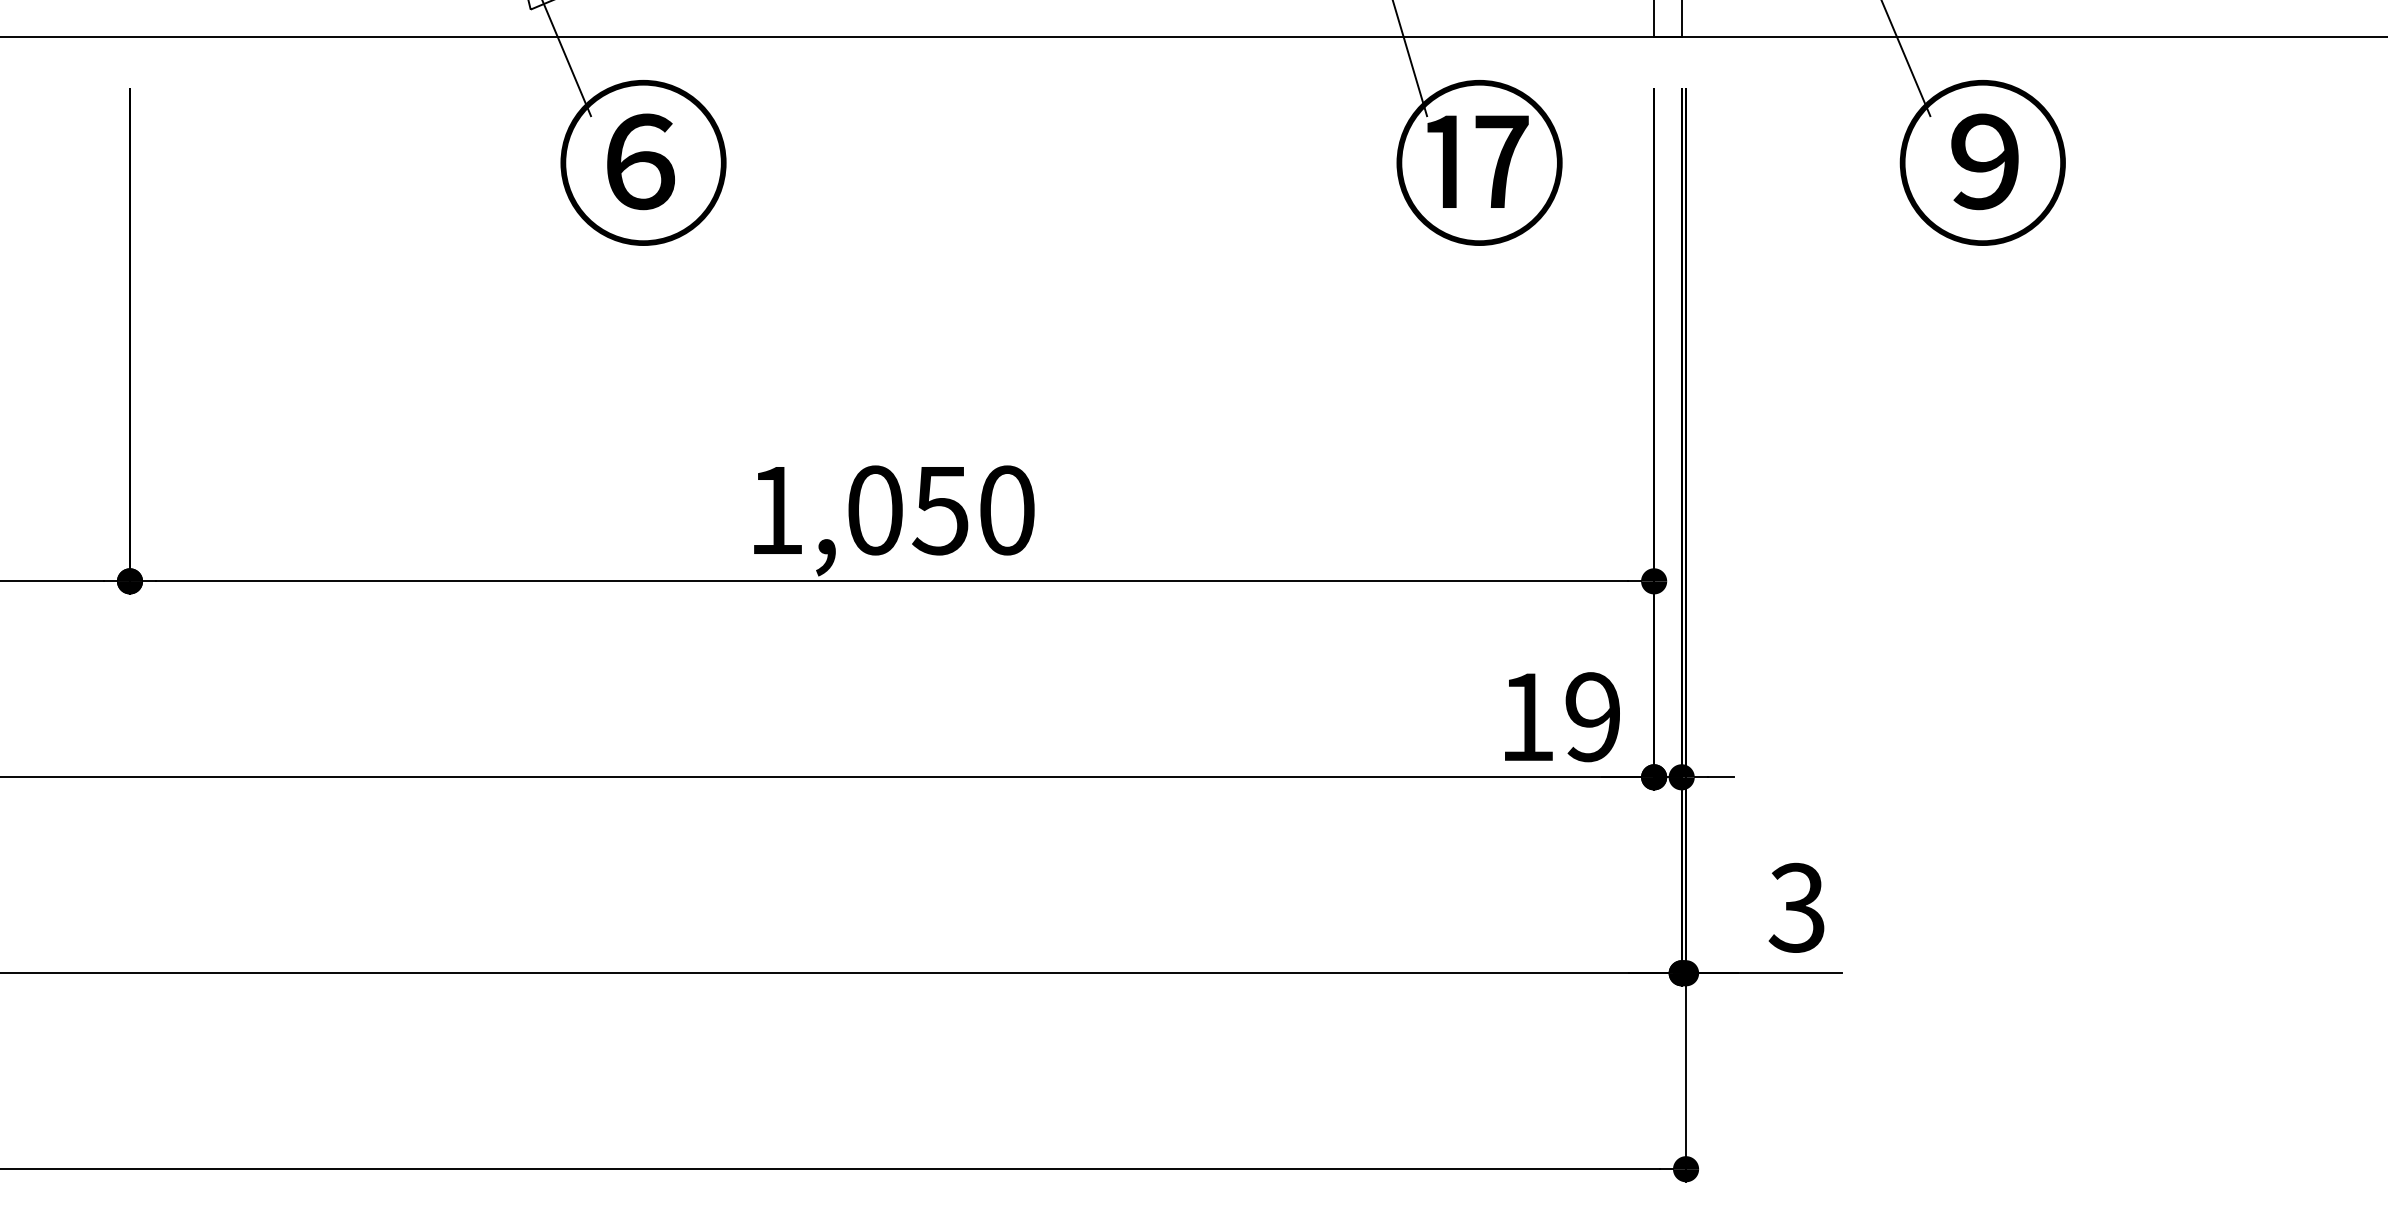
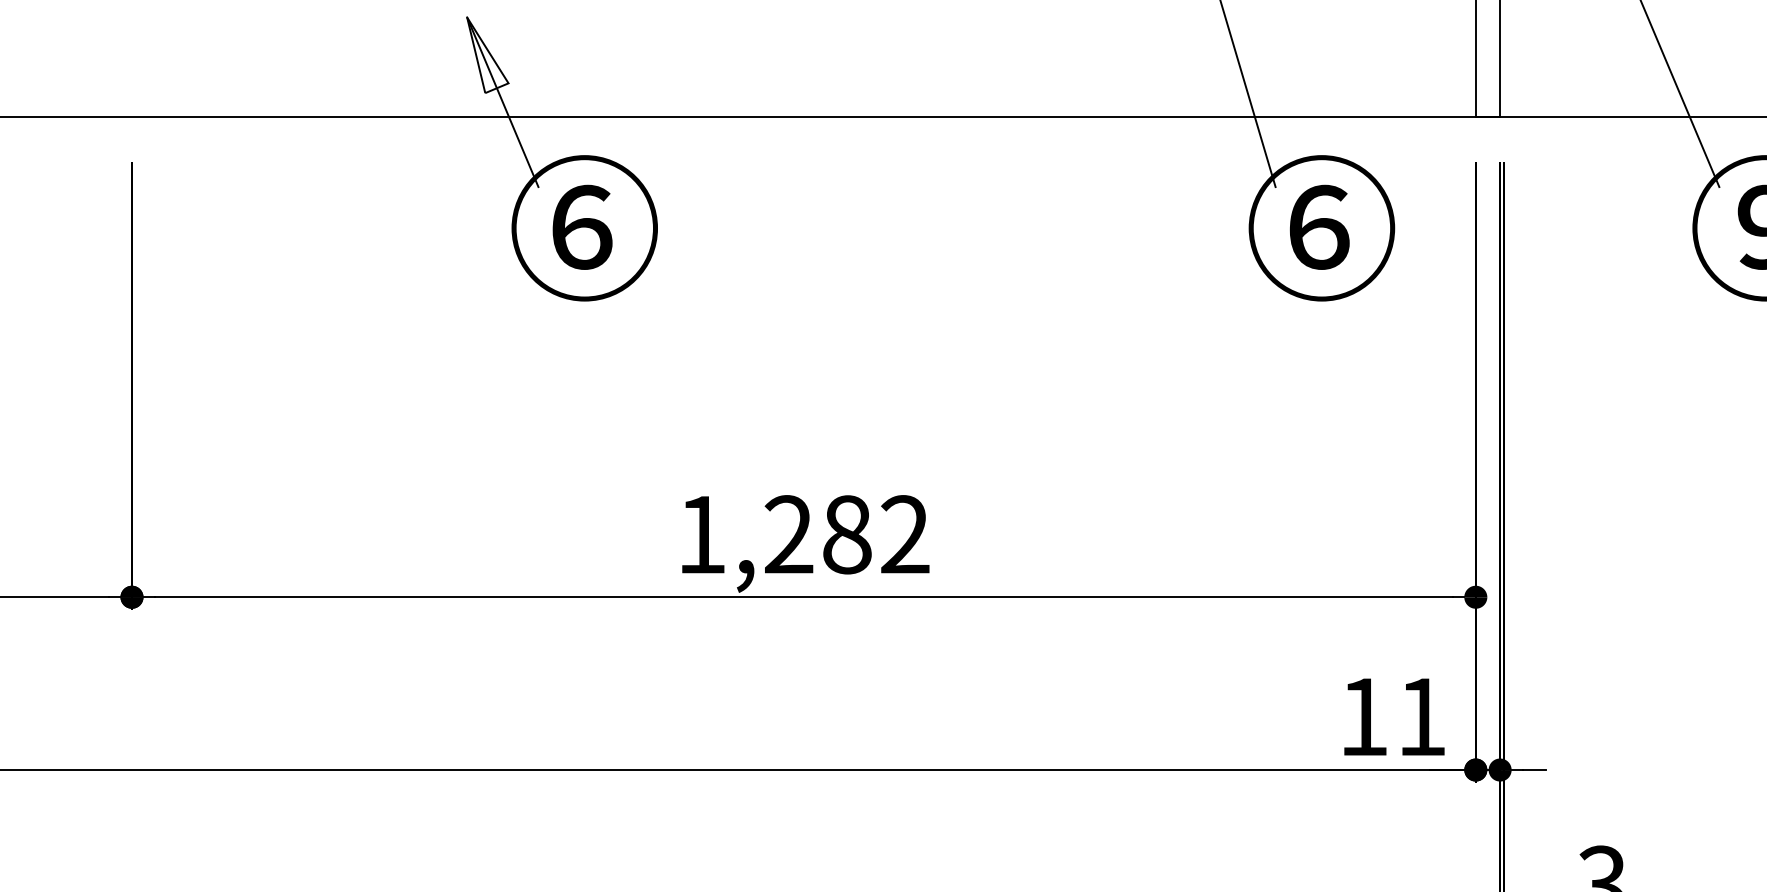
text: (1477, 161) -> (1320, 227), ⑰ -> ⑥
text: (940, 510) -> (846, 534), 1,050 -> 1,282
text: (1592, 717) -> (1421, 717), 19 -> 11

